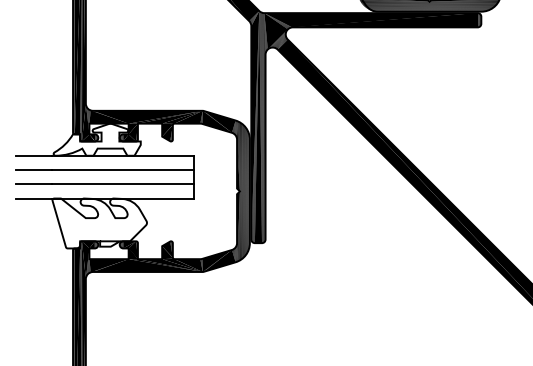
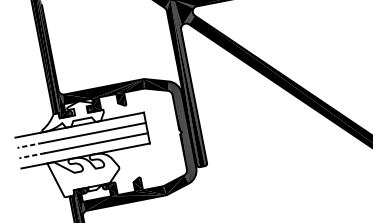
line: (33, 170) -> (30, 145), solid -> dashed
line: (33, 184) -> (32, 155), solid -> dashed

